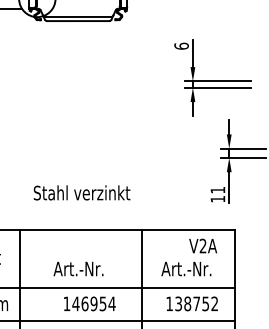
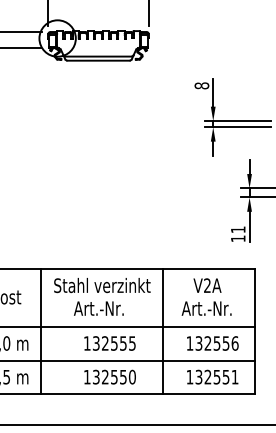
text: (181, 45) -> (201, 85), 6 -> 8
text: (82, 192) -> (102, 285), moved
text: (203, 245) -> (207, 285), moved
text: (94, 303) -> (114, 343), 146954 -> 132555
text: (201, 303) -> (221, 343), 138752 -> 132556

